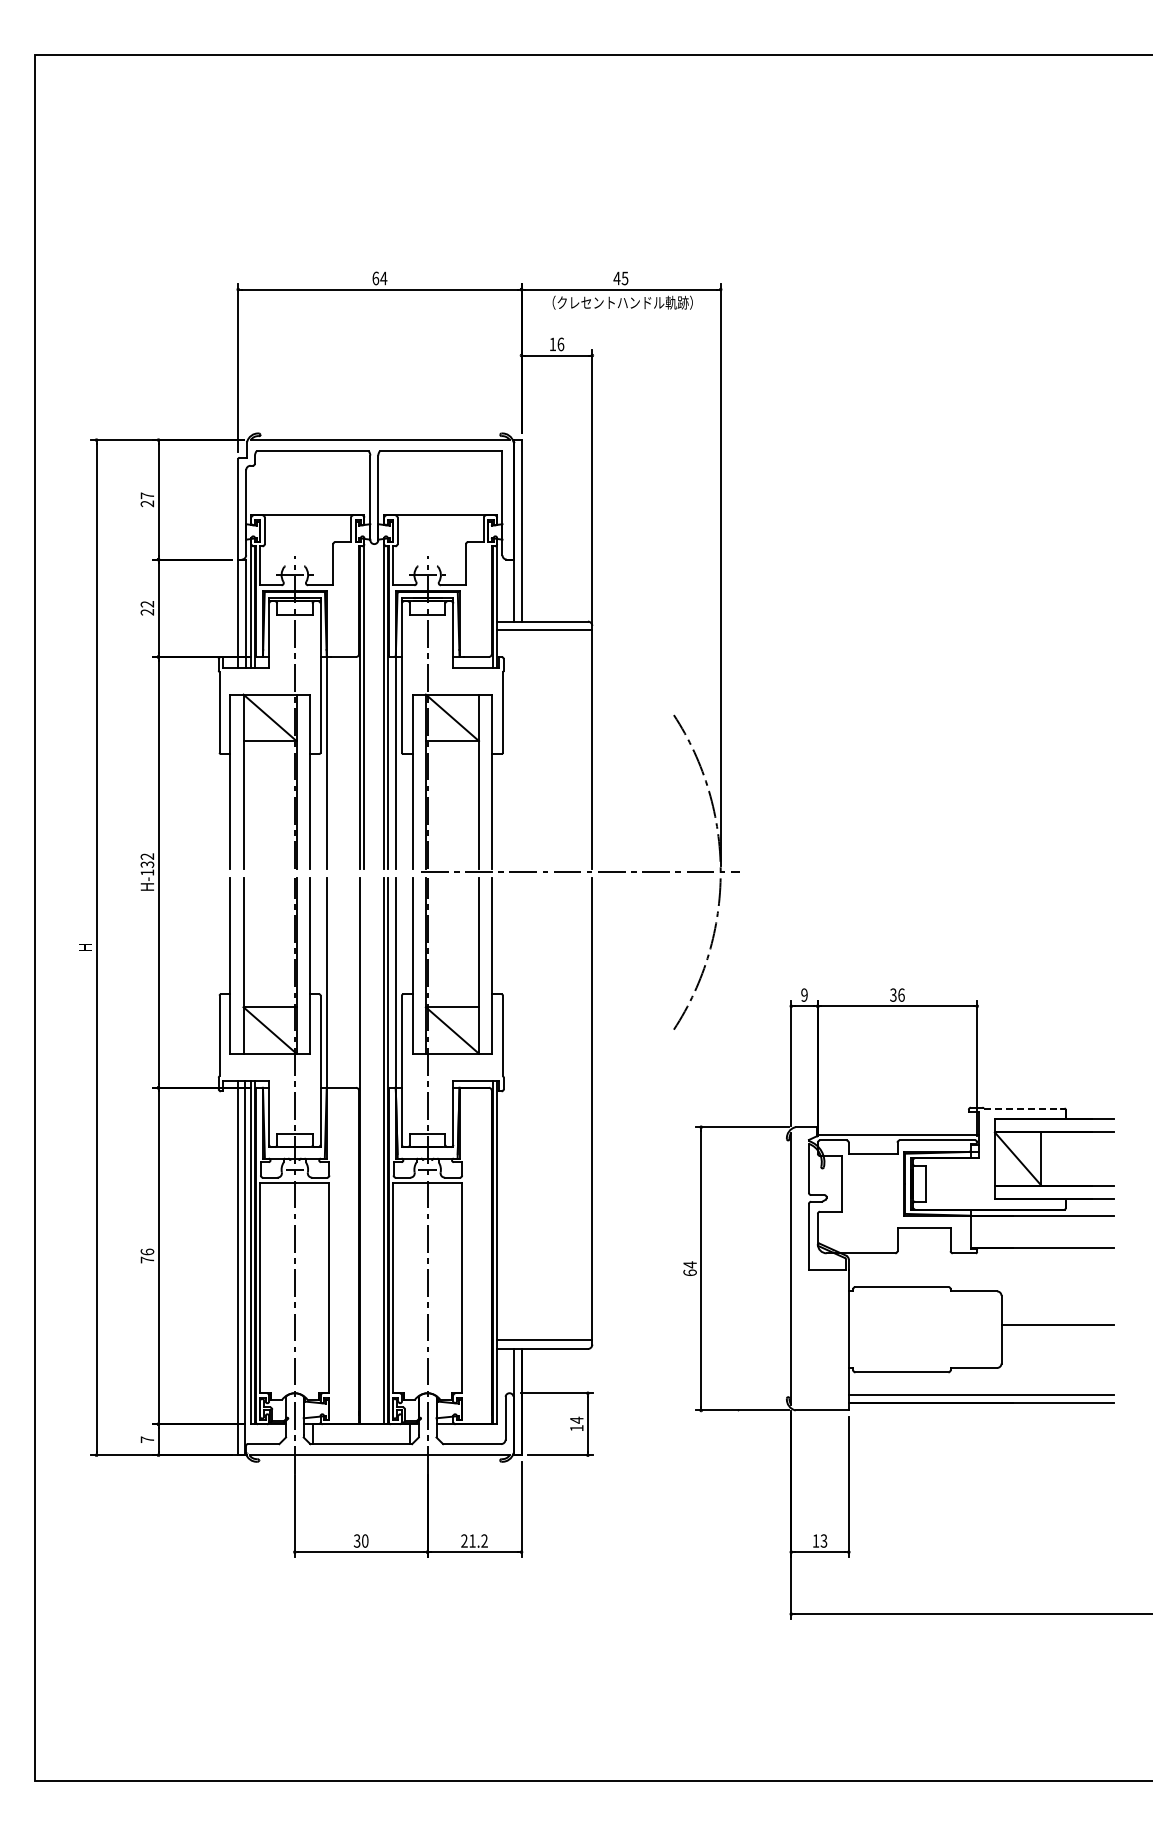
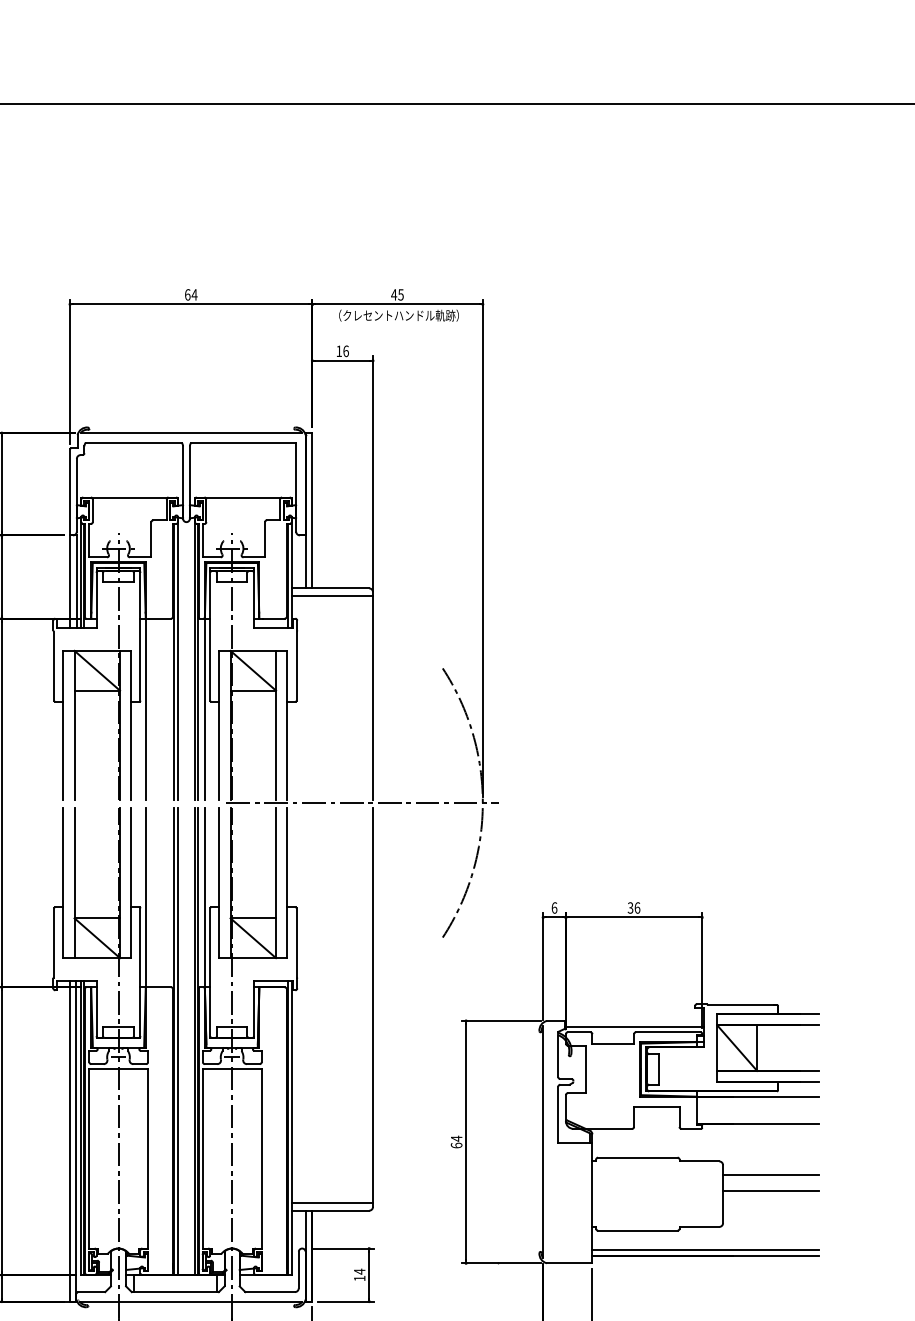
text: (804, 994) -> (554, 907), 9 -> 6
line: (1024, 1108) -> (742, 1004), dashed -> solid
line: (364, 1150) -> (178, 1040), added
line: (1057, 1307) -> (770, 1175), added

